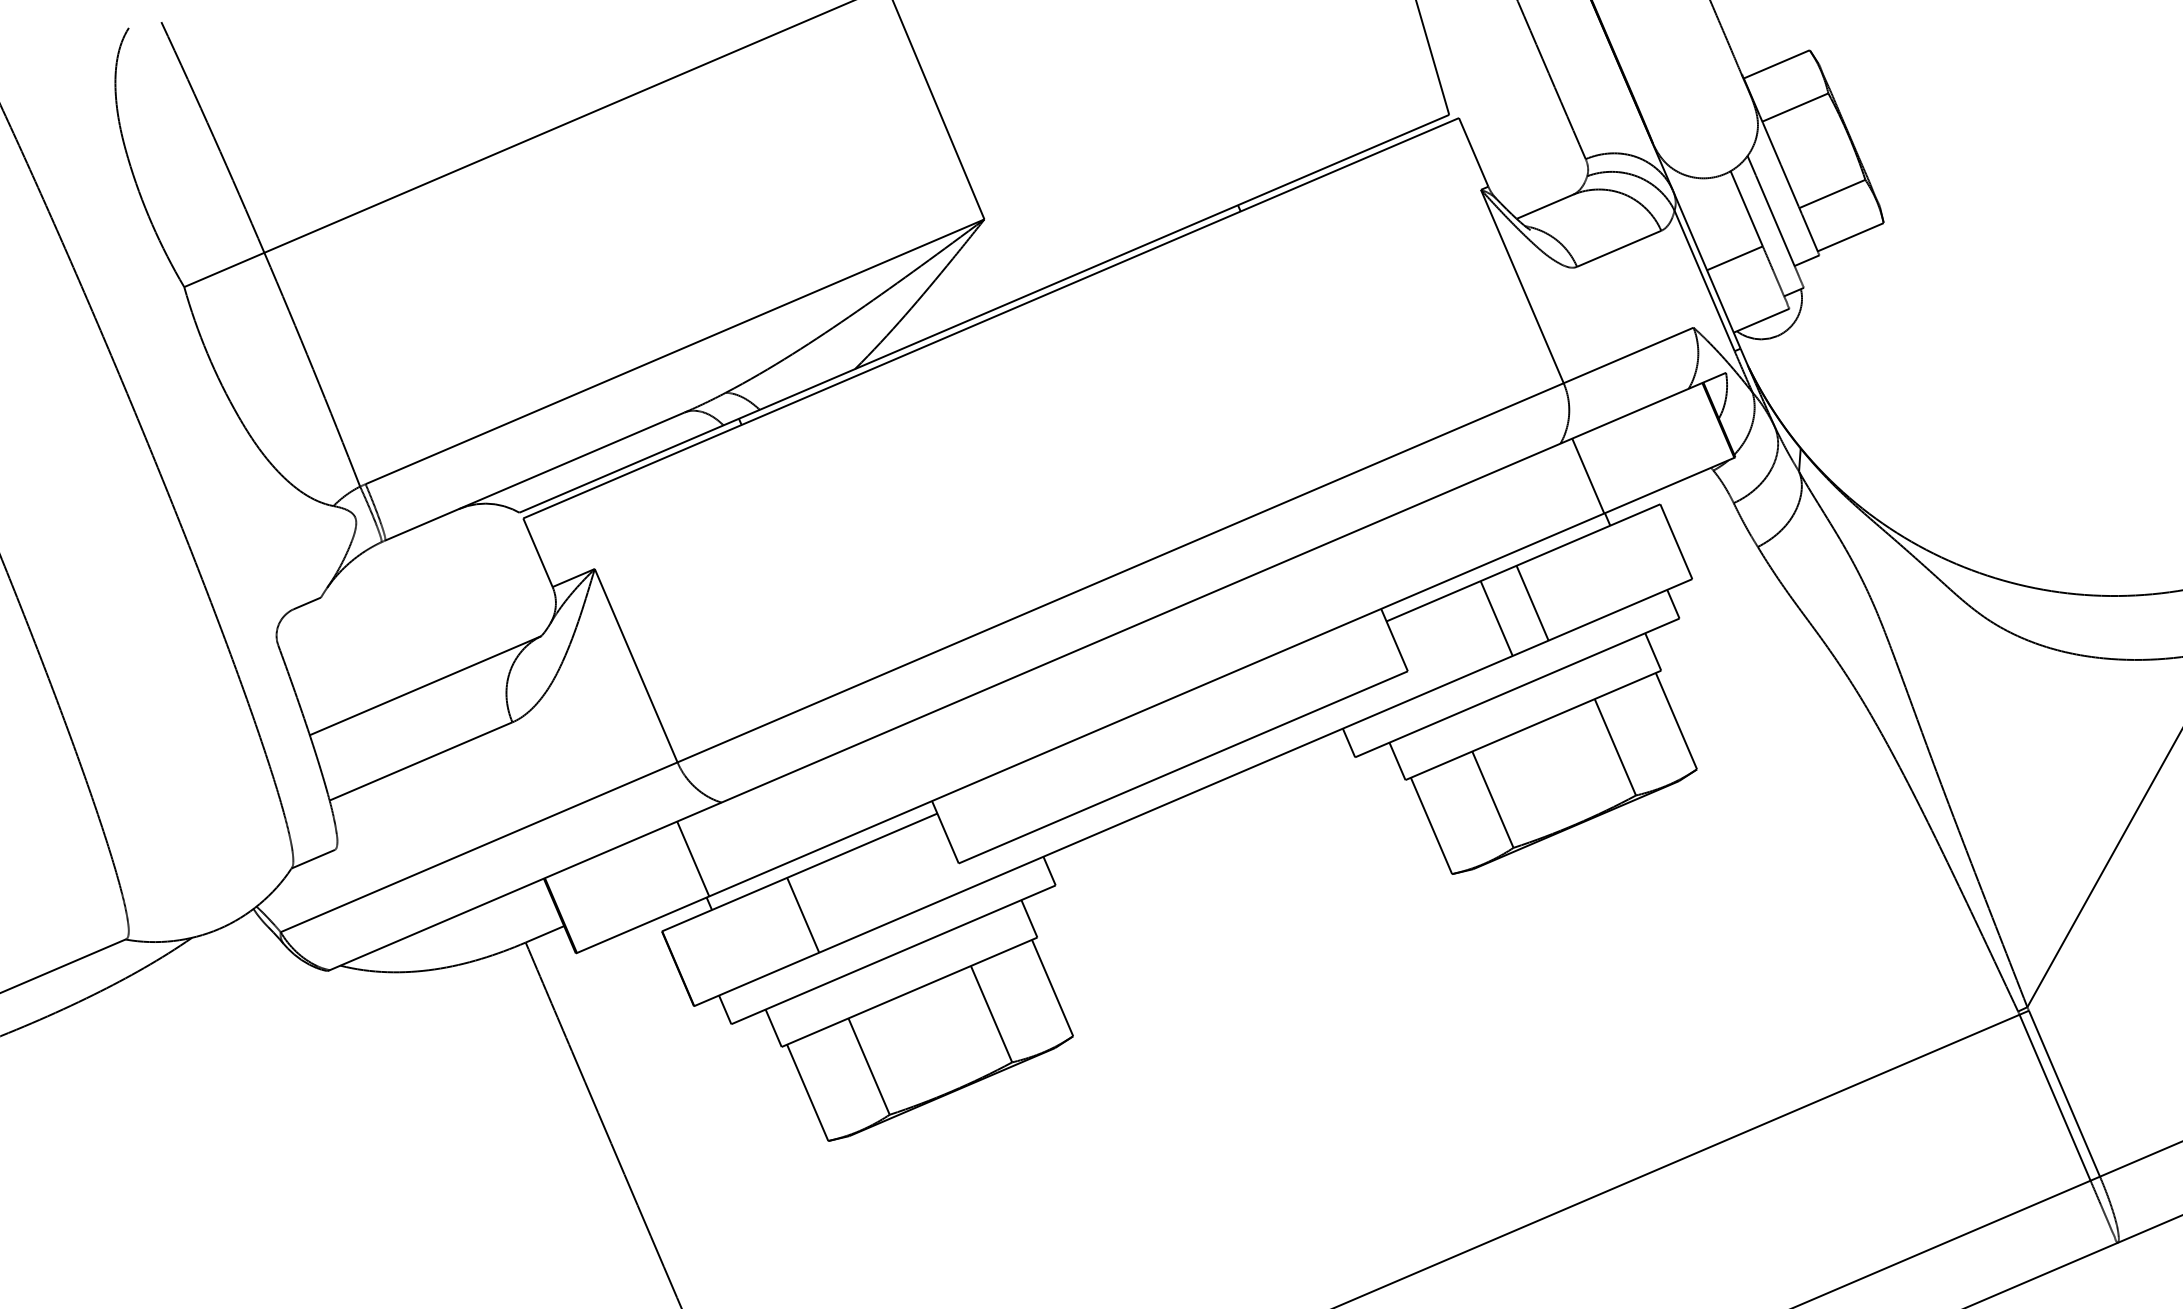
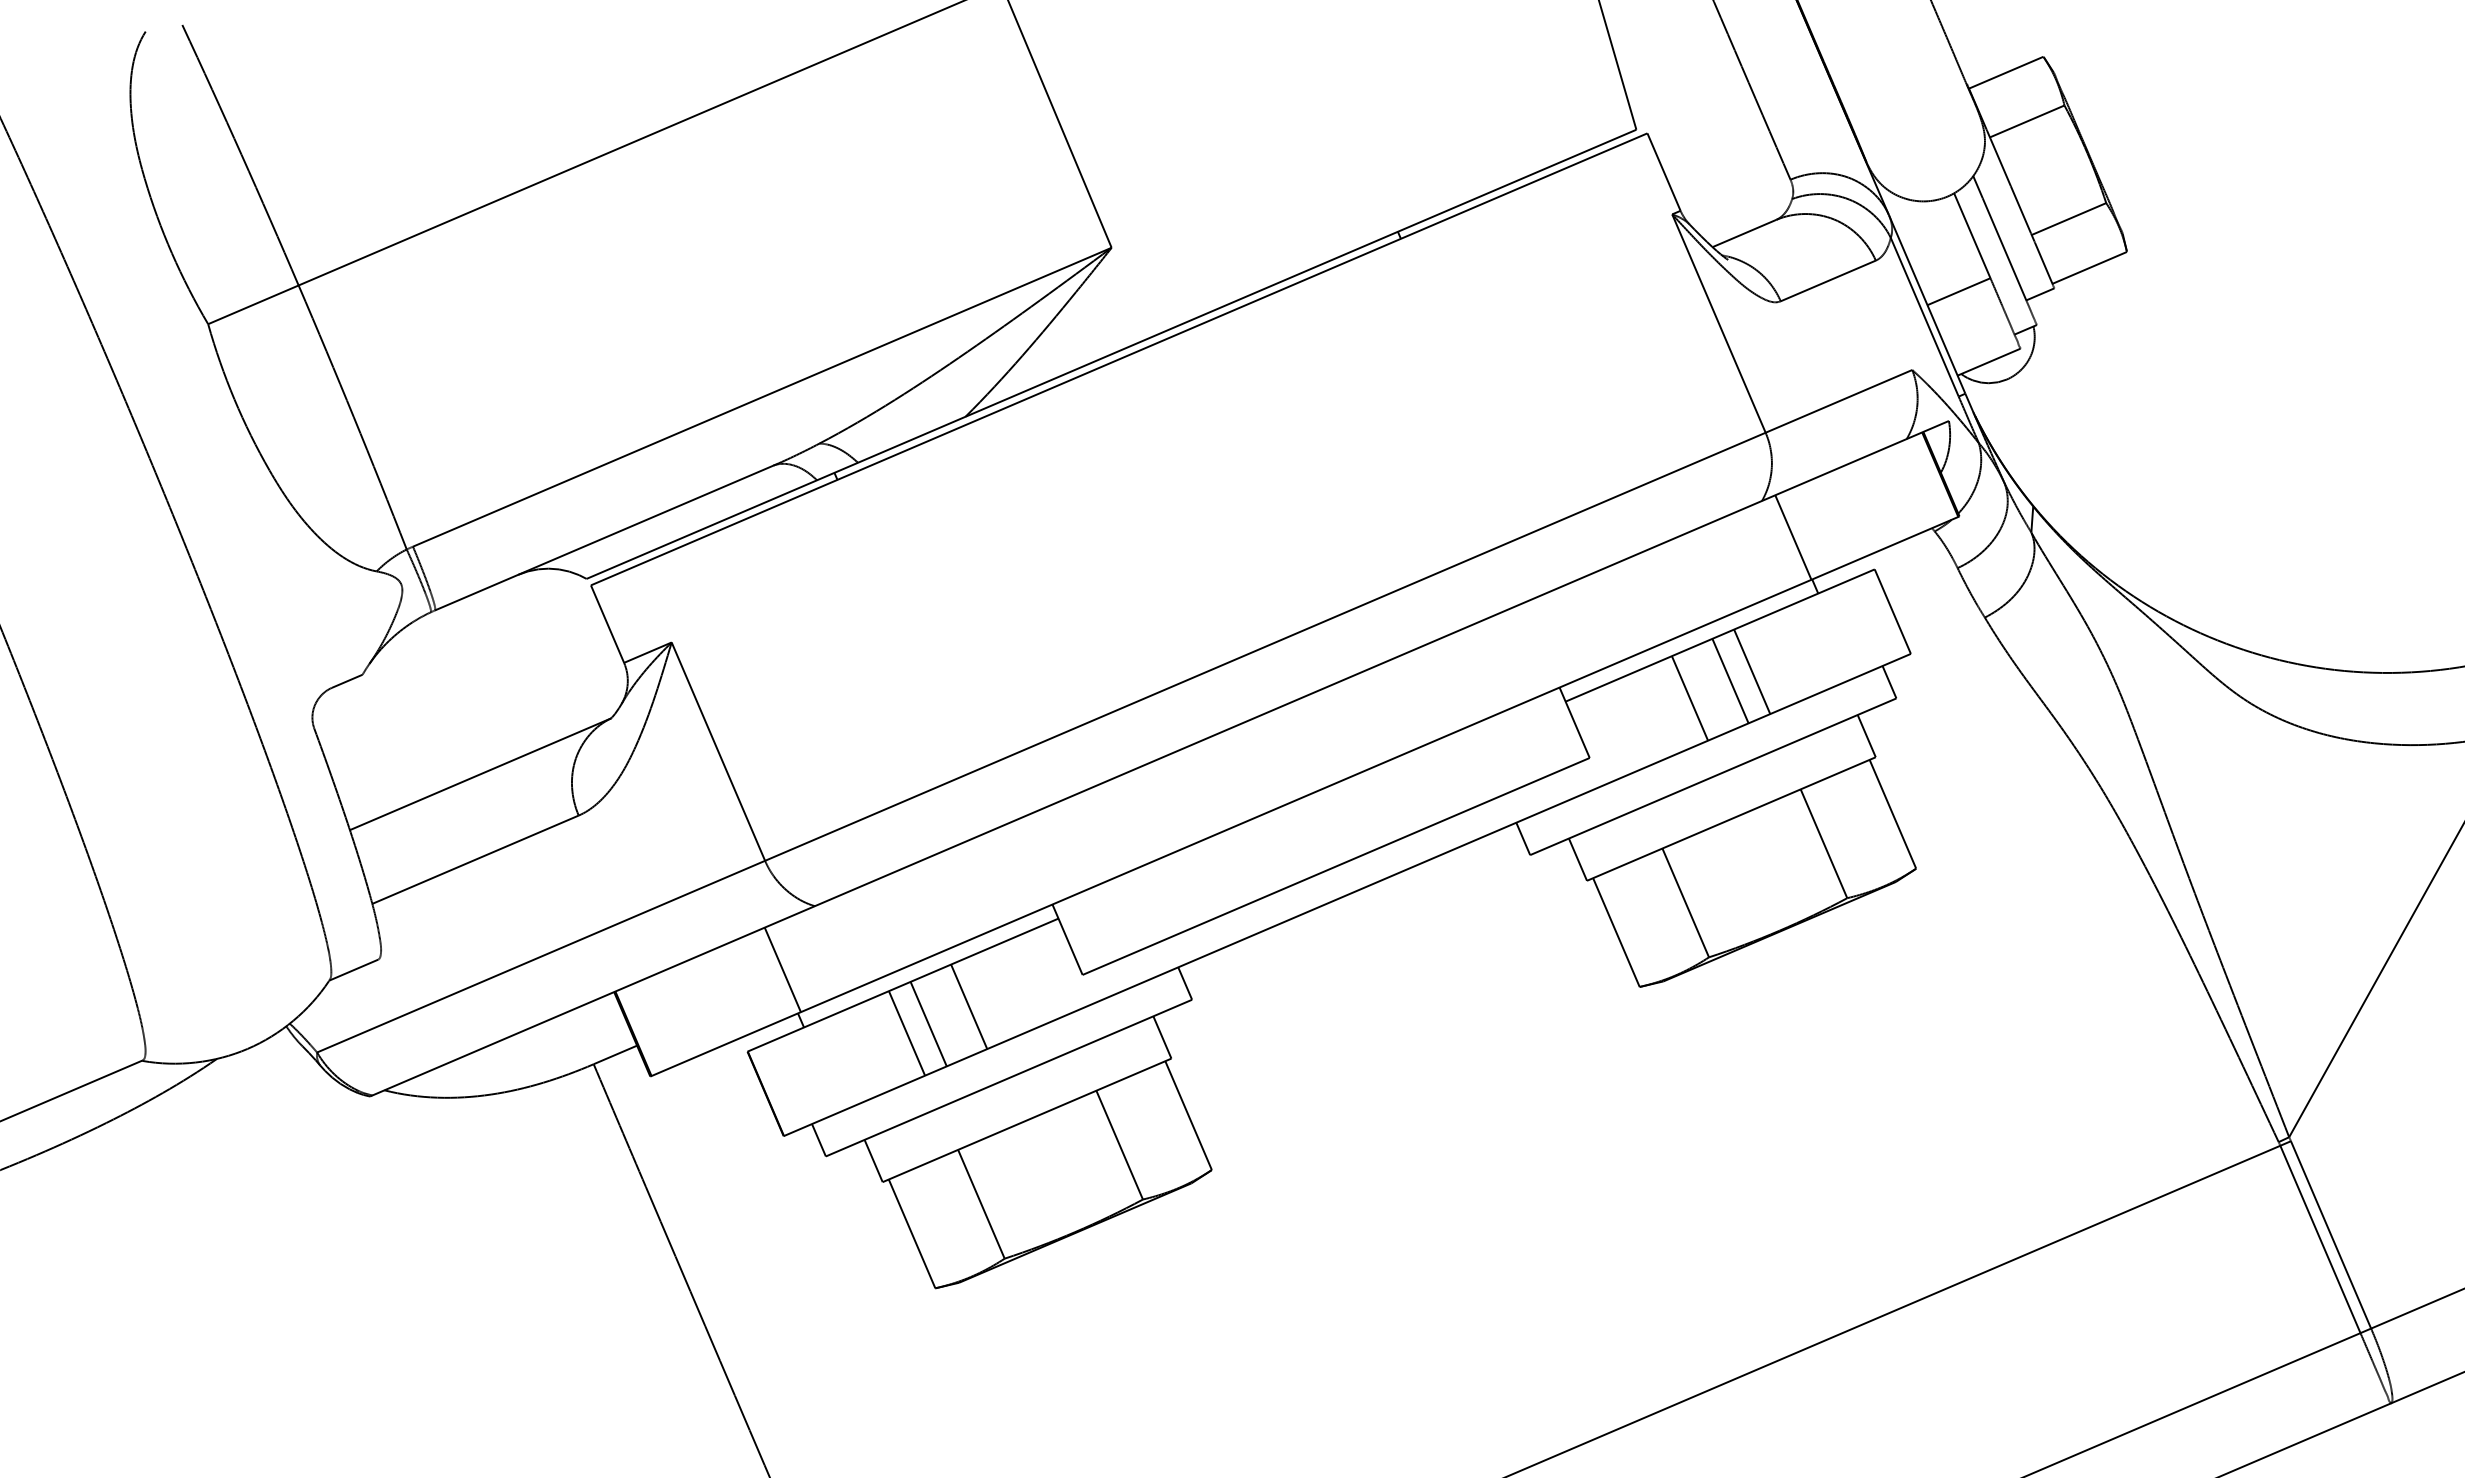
line: (1552, 594) -> (1752, 671), added
line: (858, 891) -> (969, 1006), added
line: (822, 906) -> (928, 1023), added

